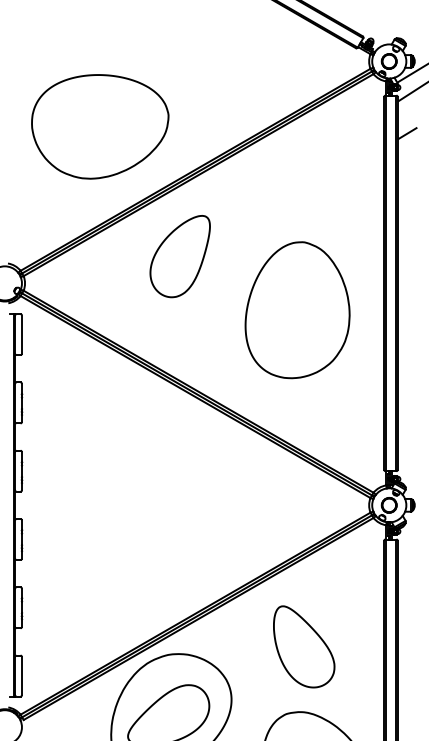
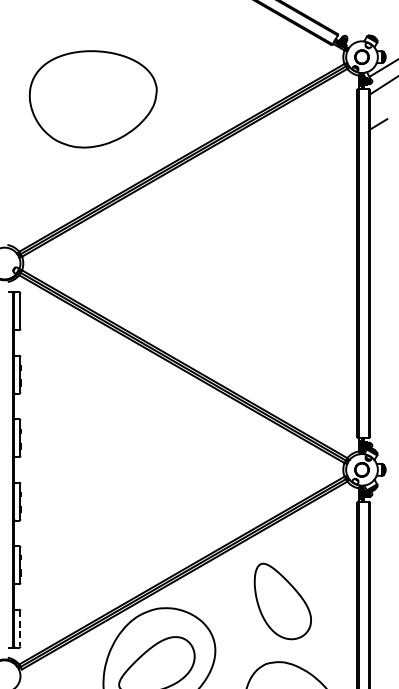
part: (100, 126) -> (93, 99), moved
part: (179, 256) -> (166, 238), removed
part: (297, 310) -> (276, 288), removed
line: (21, 676) -> (20, 629), solid -> dashed

